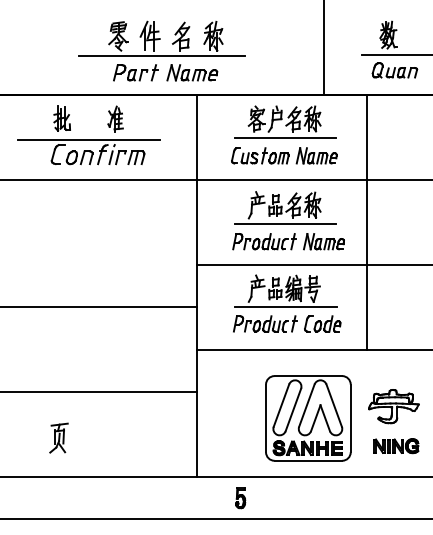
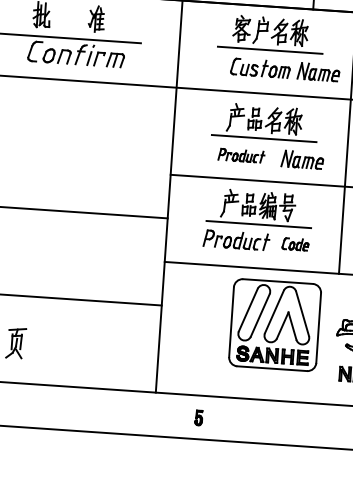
part: (284, 155) -> (285, 69), moved
part: (264, 241) -> (241, 155), size x0.7
part: (322, 323) -> (295, 243), size x0.7
part: (308, 418) -> (275, 325), moved
part: (240, 498) -> (198, 418), size x0.7

